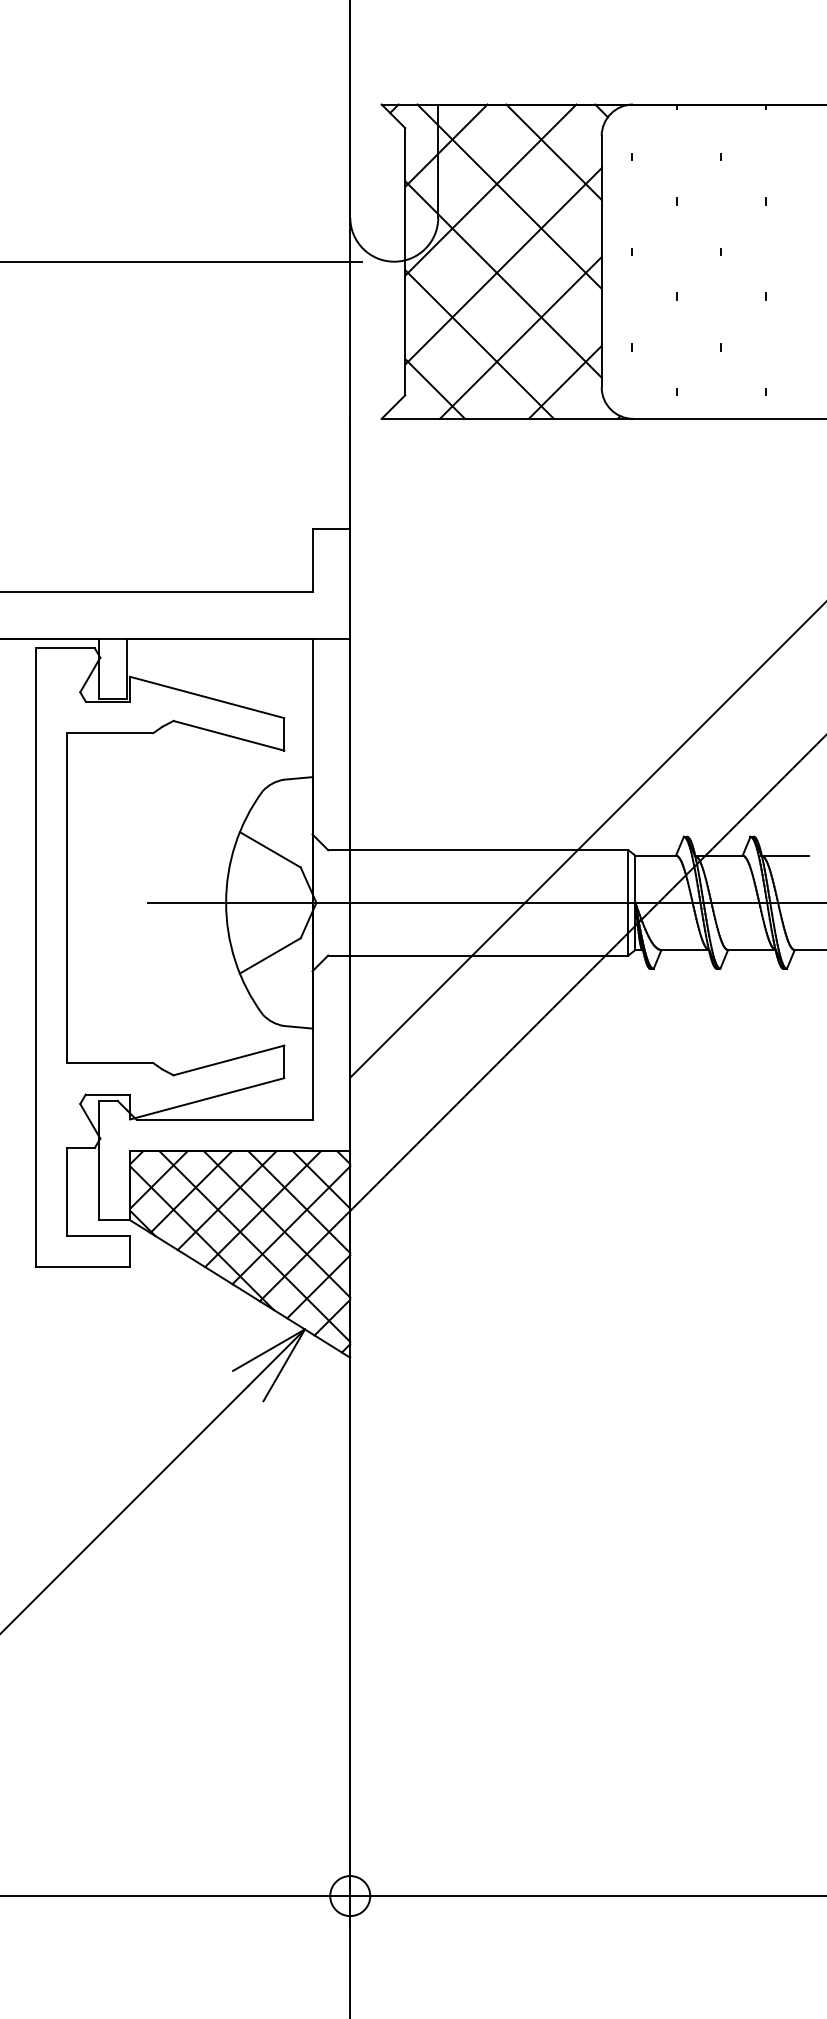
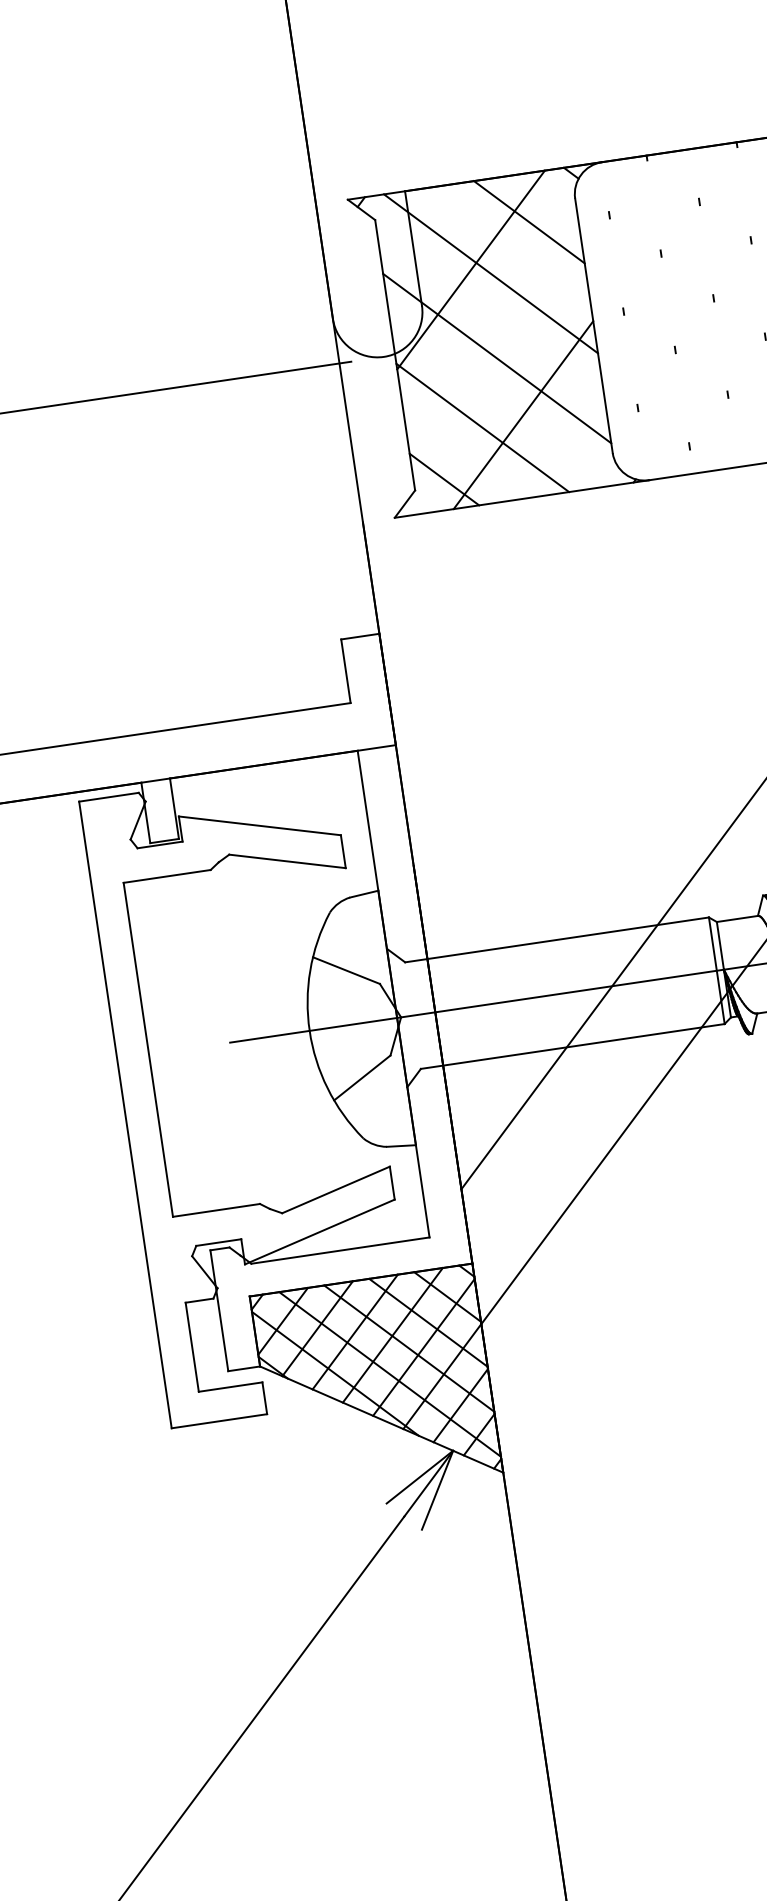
line: (446, 145) -> (419, 231), removed
line: (503, 266) -> (495, 345), removed
line: (564, 381) -> (574, 452), removed

